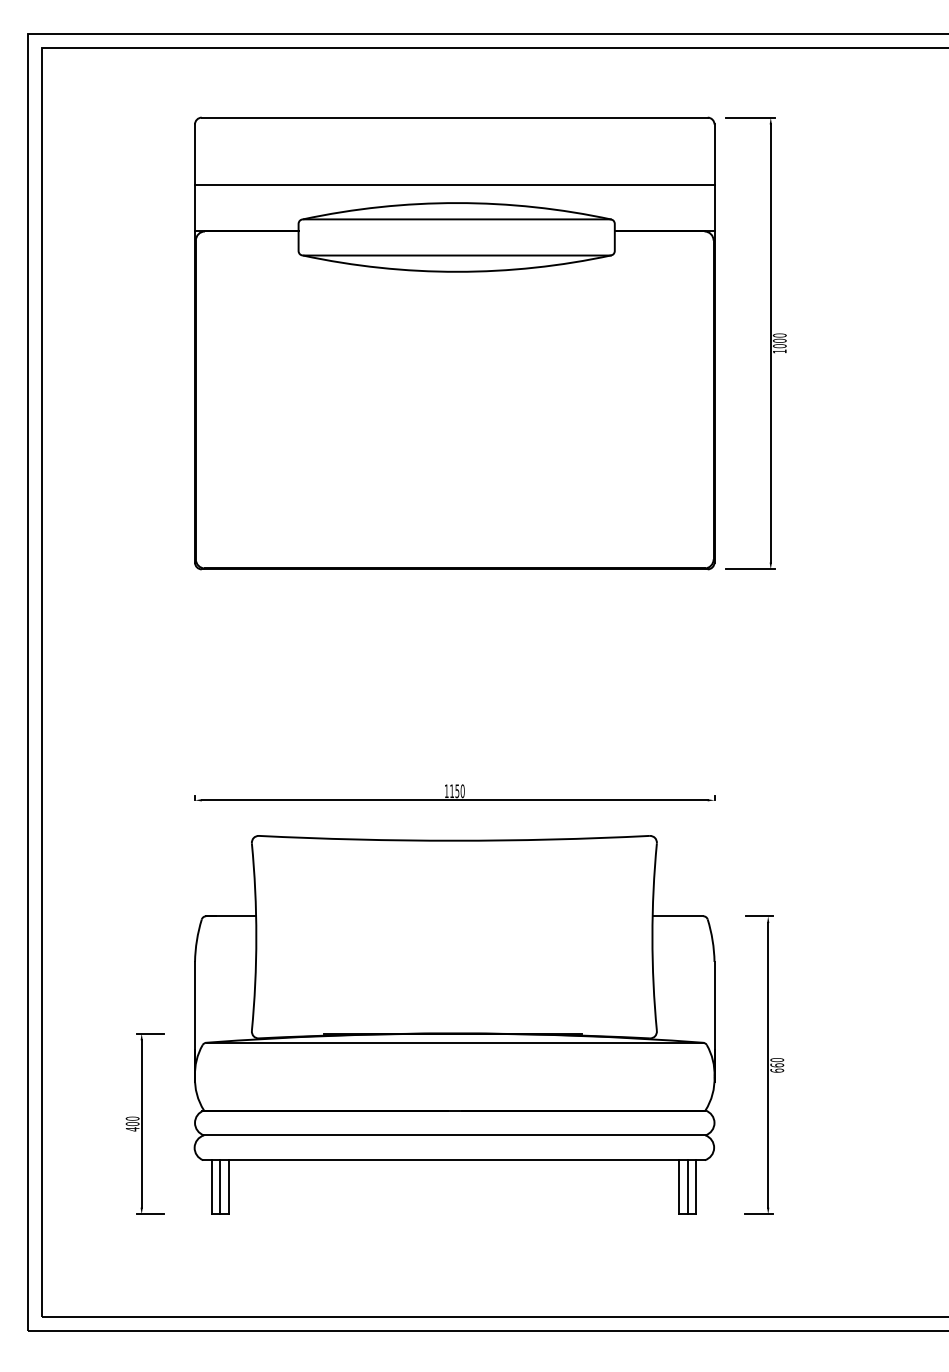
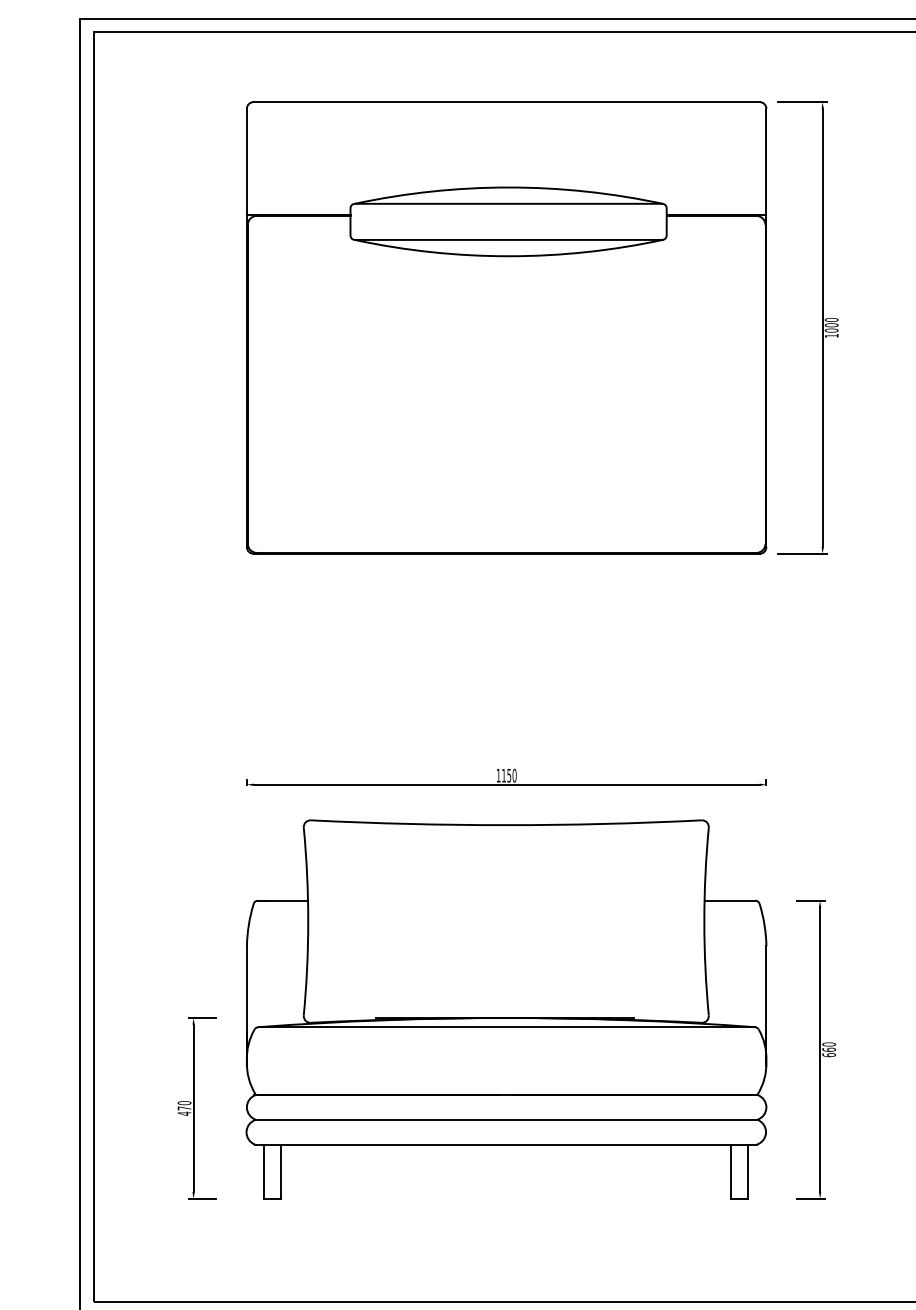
line: (454, 185) -> (506, 169), removed
text: (132, 1124) -> (184, 1108), 400 -> 470
line: (220, 1187) -> (272, 1171), removed
line: (687, 1187) -> (739, 1171), removed

